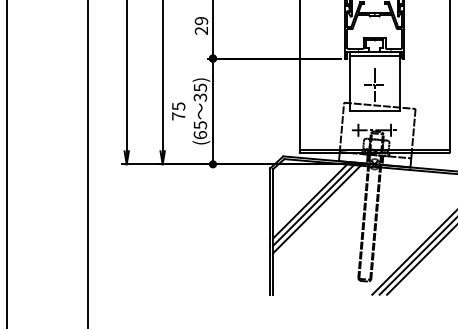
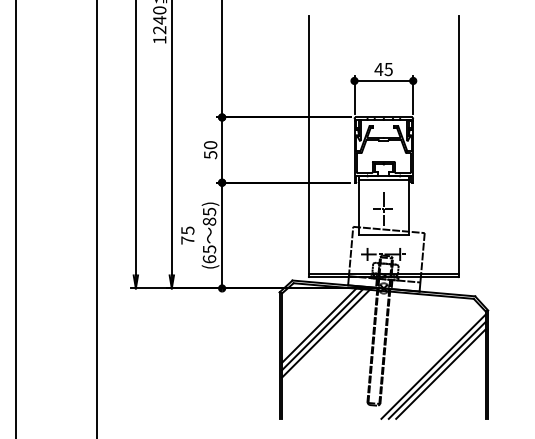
text: (201, 26) -> (210, 150), 29 -> 50
text: (200, 97) -> (209, 221), 35) -> 85)

